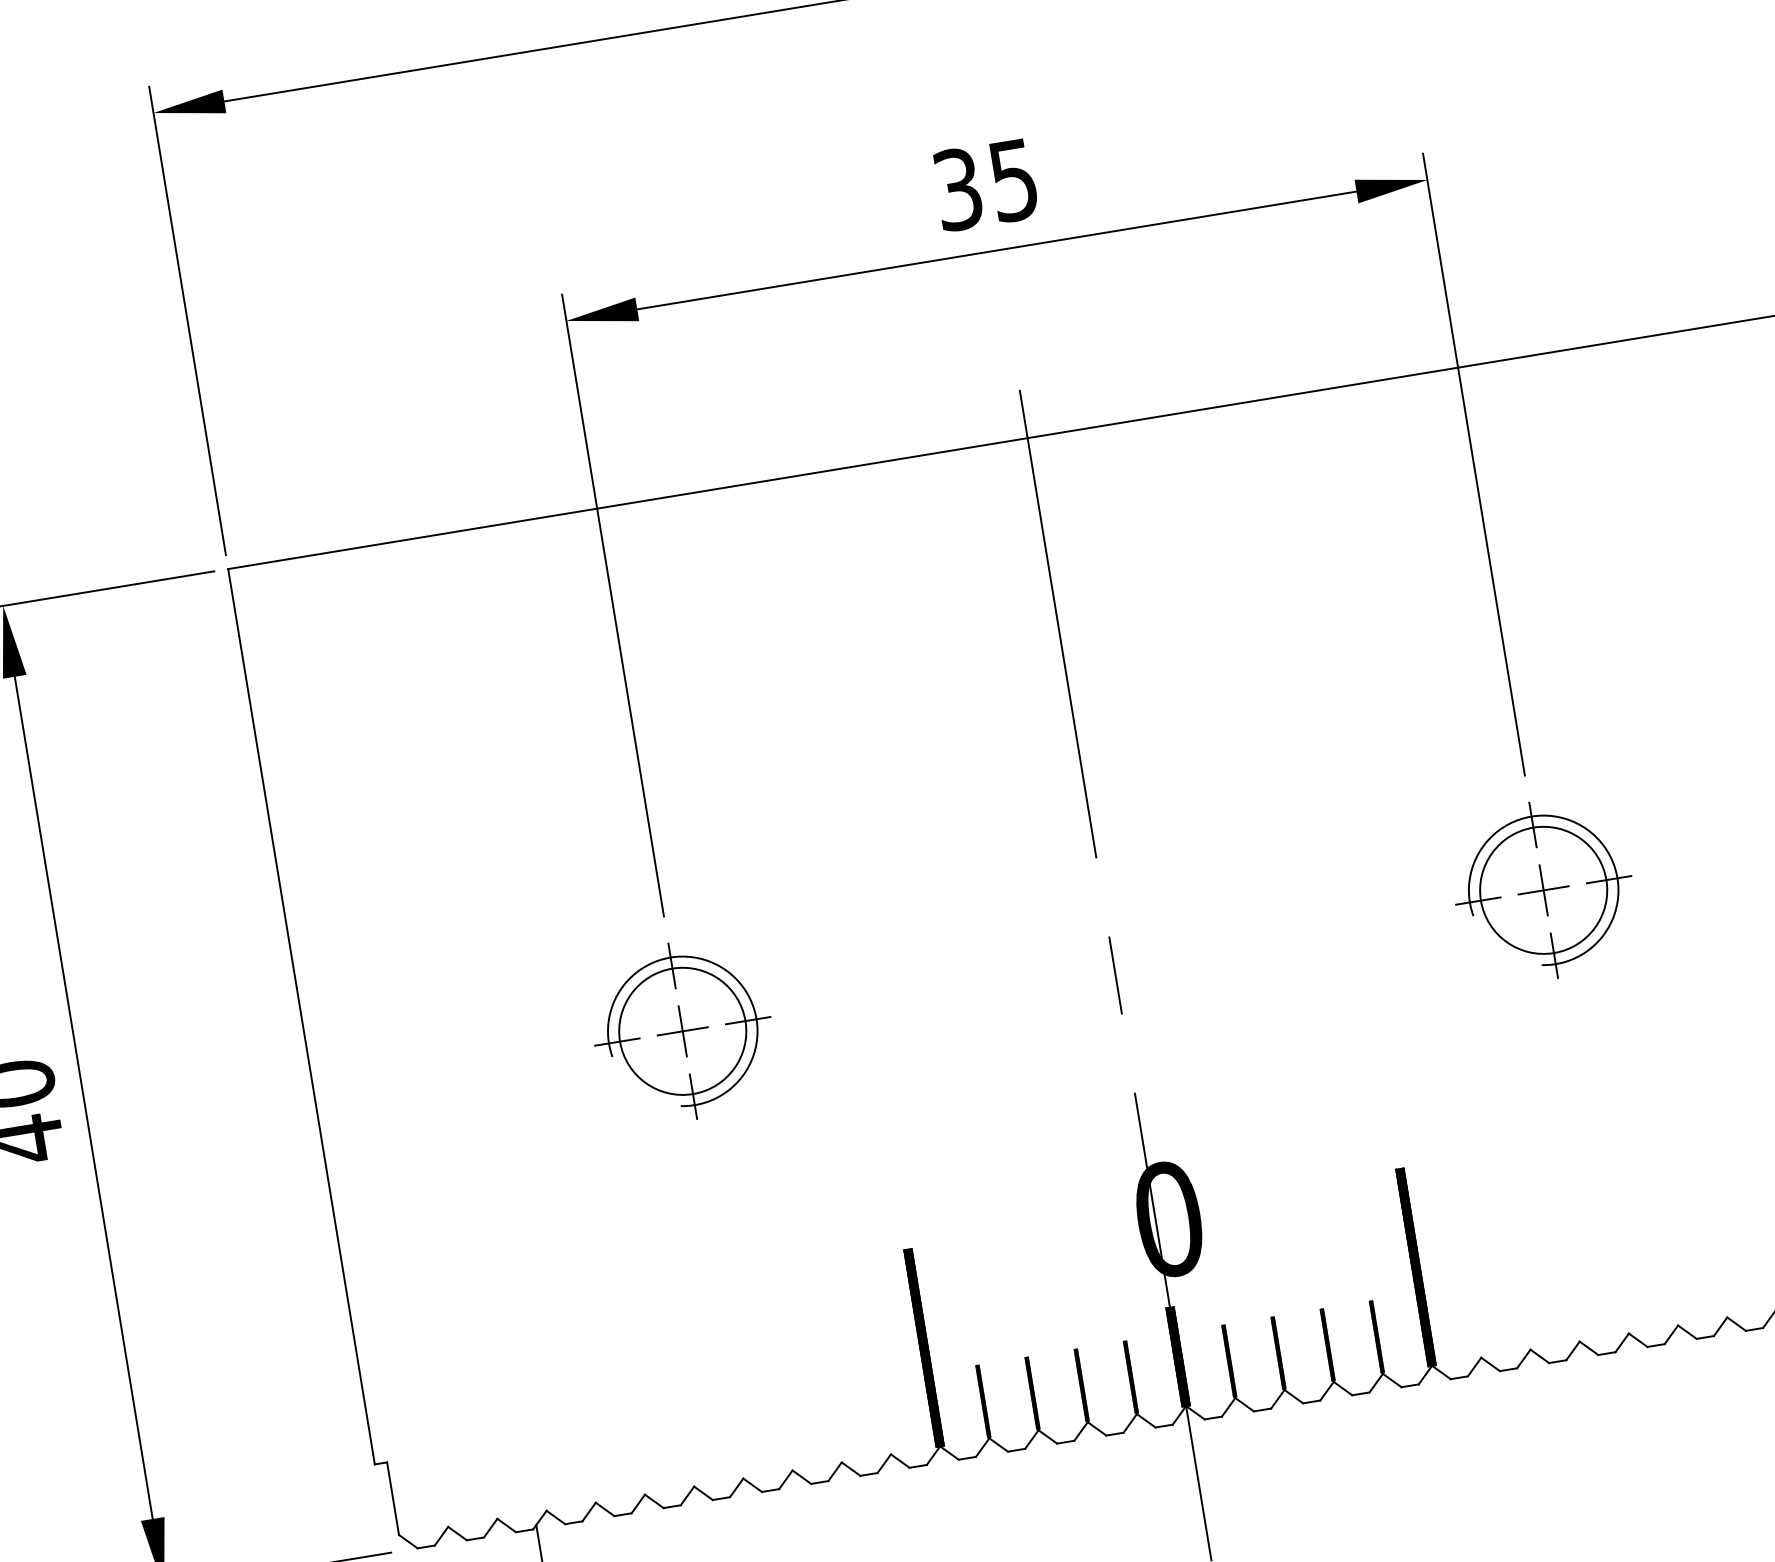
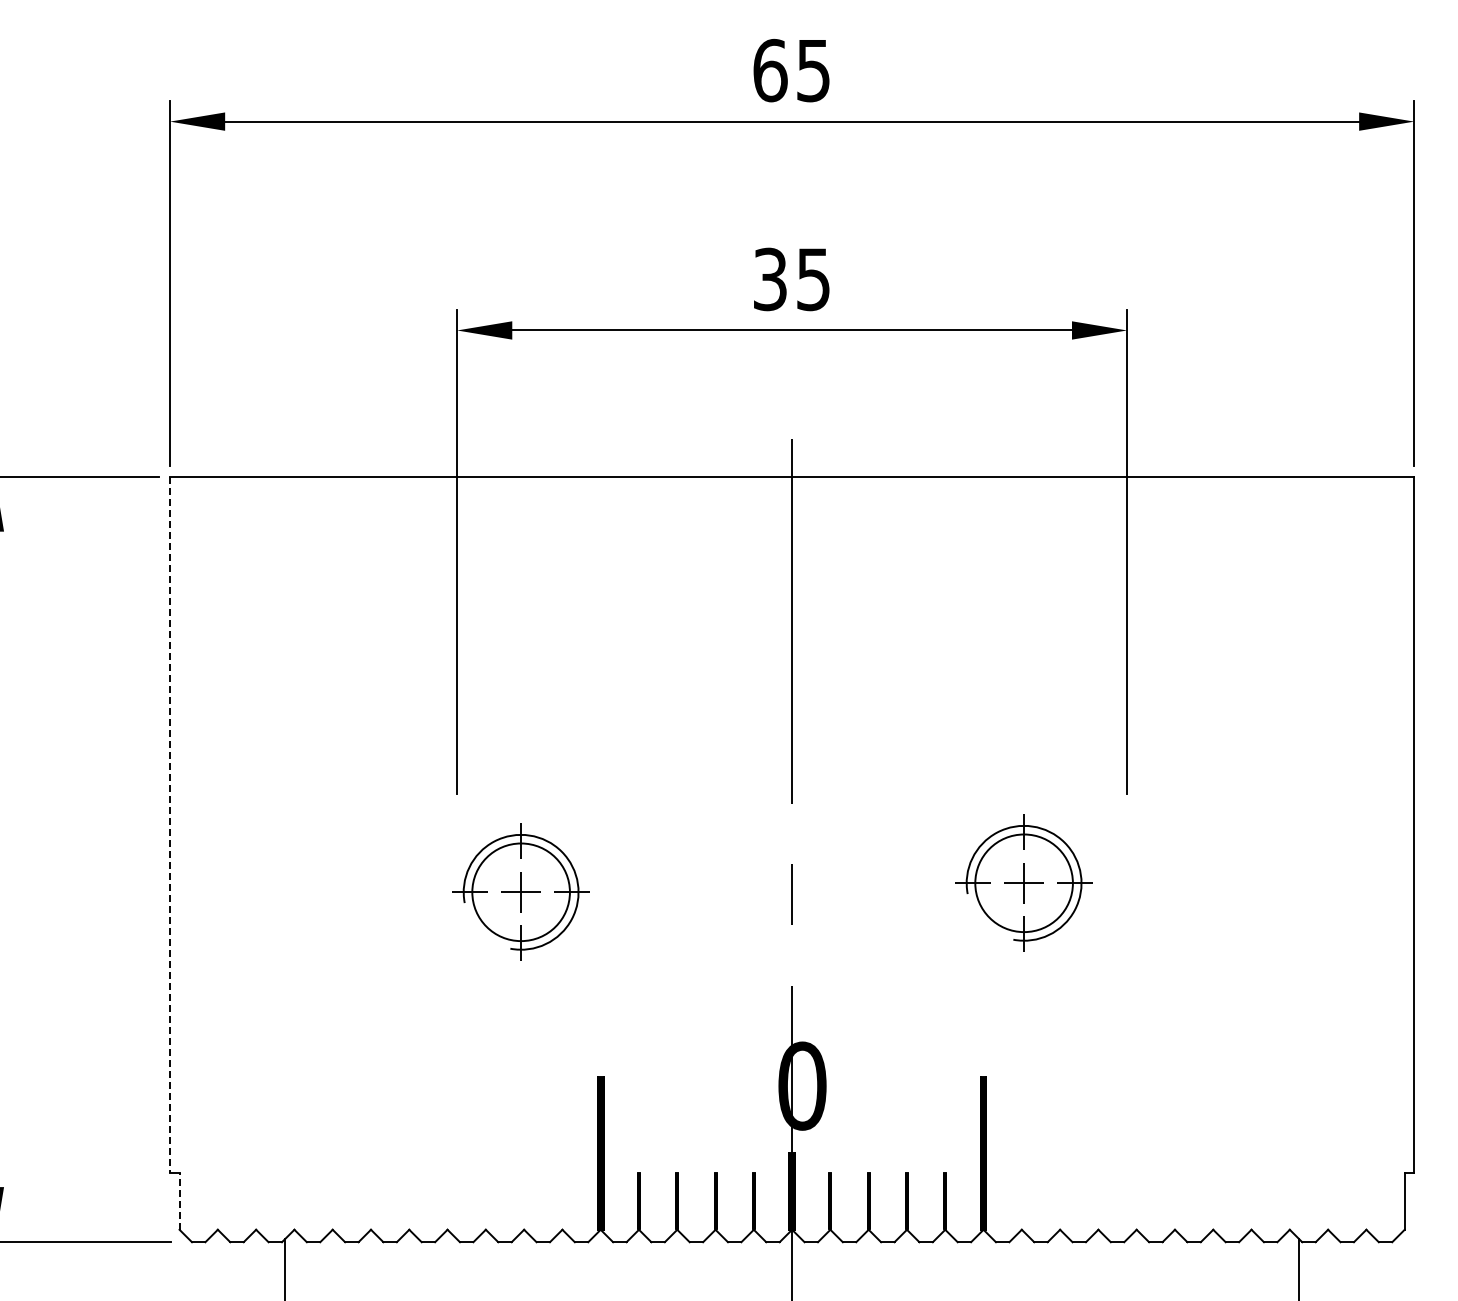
part: (1542, 889) -> (1023, 882), moved
line: (302, 1017) -> (170, 825), solid -> dashed
part: (681, 1030) -> (520, 891), moved
line: (392, 1498) -> (179, 1201), solid -> dashed

